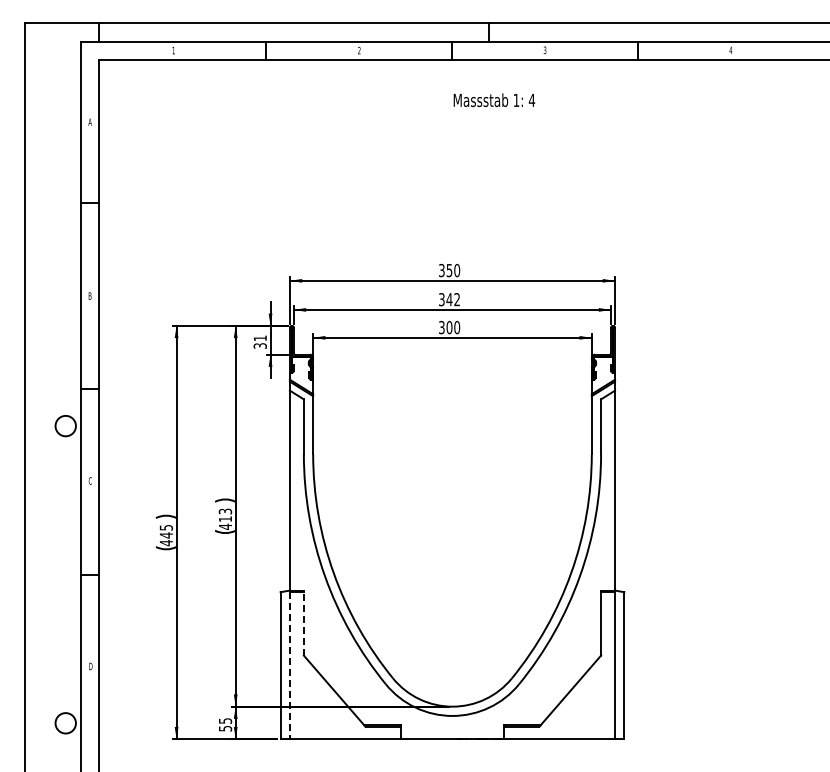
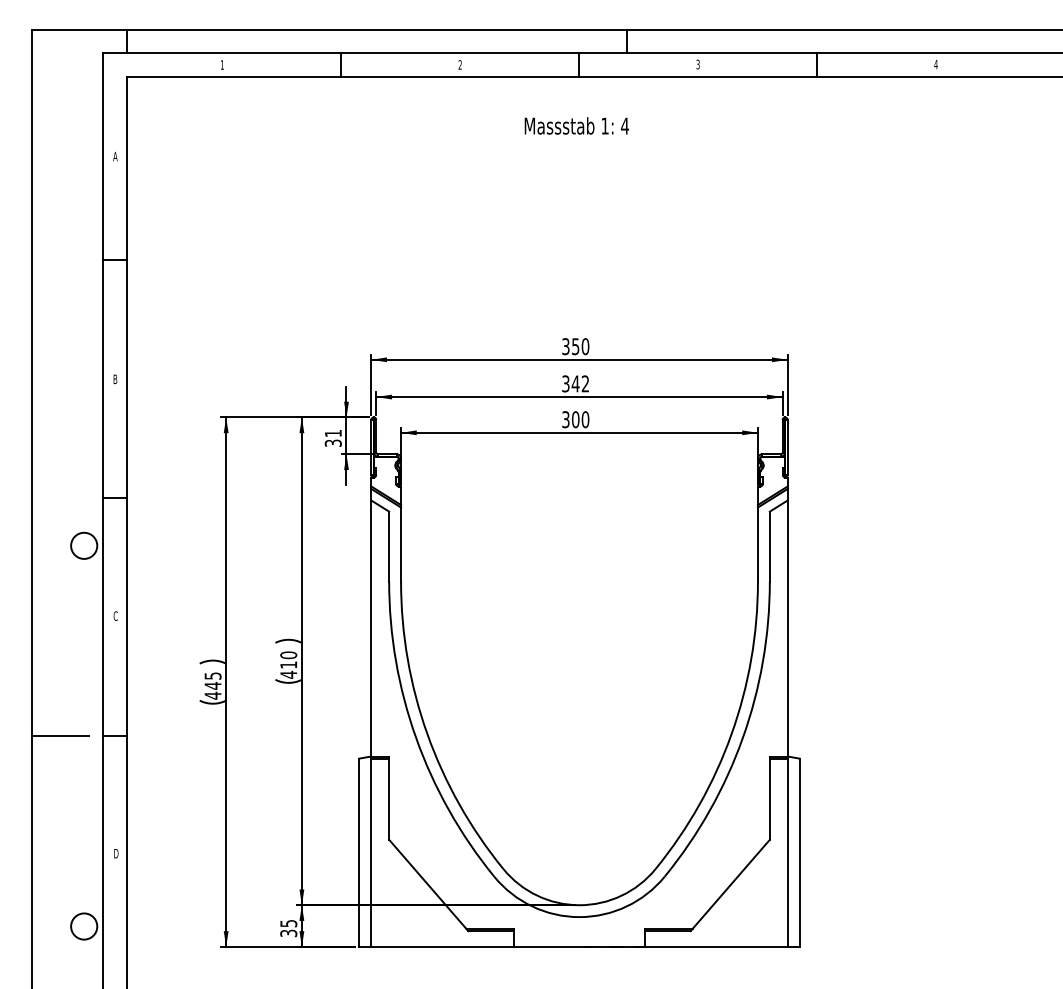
text: (494, 99) -> (576, 124), moved
text: (225, 511) -> (288, 655), 413 -> 410
line: (46, 574) -> (59, 735), added
line: (303, 623) -> (388, 798), dashed -> solid
line: (289, 666) -> (370, 853), dashed -> solid
text: (224, 728) -> (287, 933), 55 -> 35

